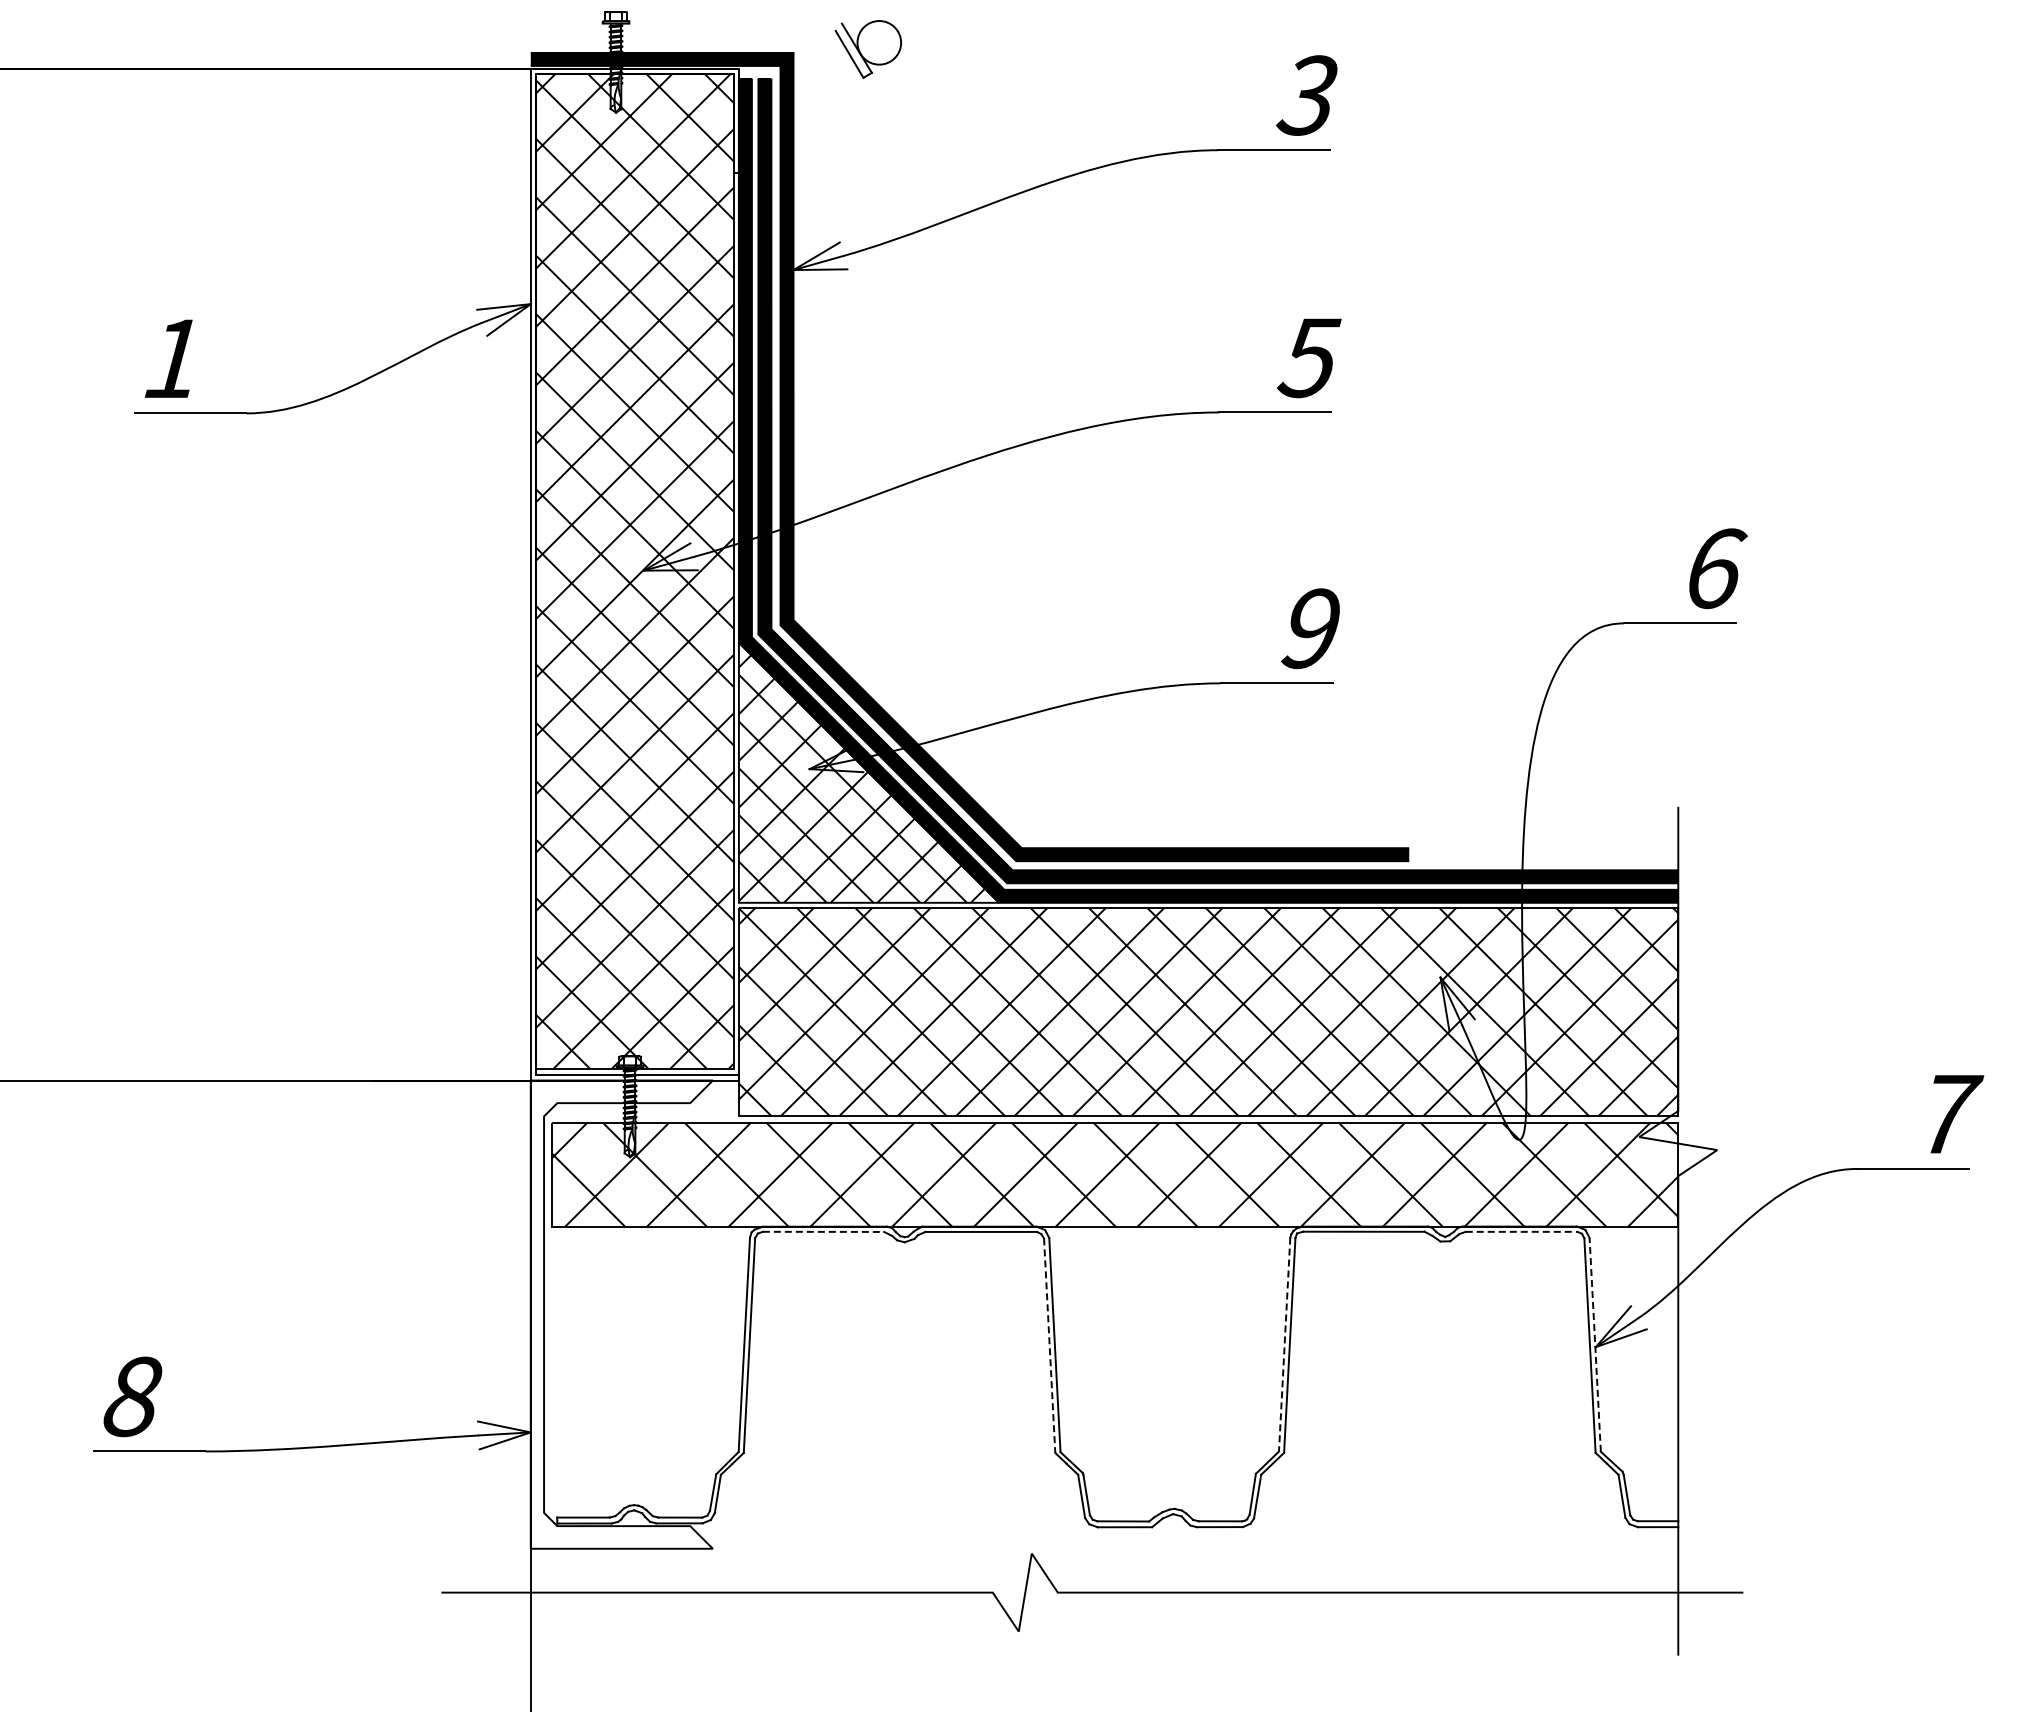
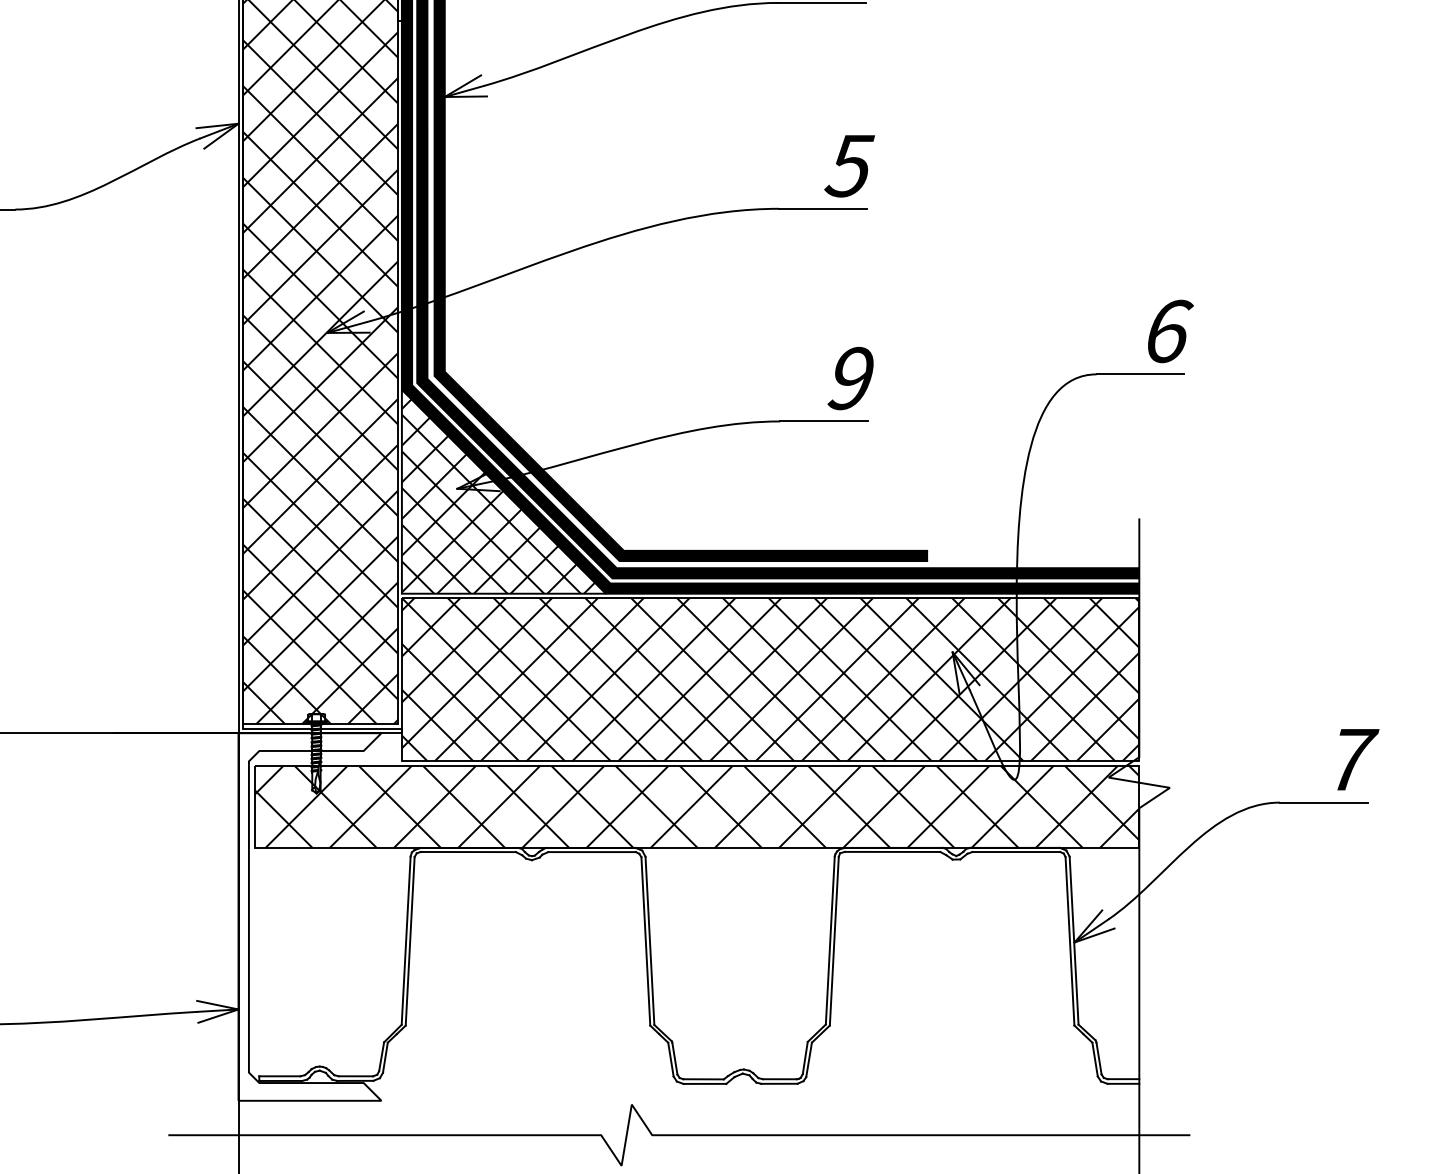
line: (823, 1231) -> (468, 851), dashed -> solid
line: (1521, 1231) -> (1016, 851), dashed -> solid
line: (1595, 1344) -> (1074, 940), dashed -> solid
line: (1284, 1345) -> (830, 941), dashed -> solid
line: (1049, 1346) -> (645, 942), dashed -> solid

